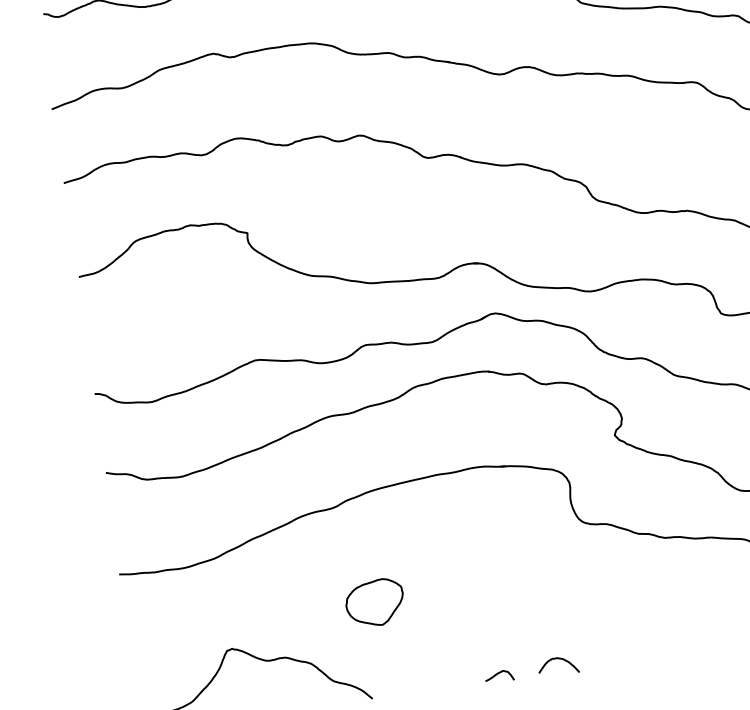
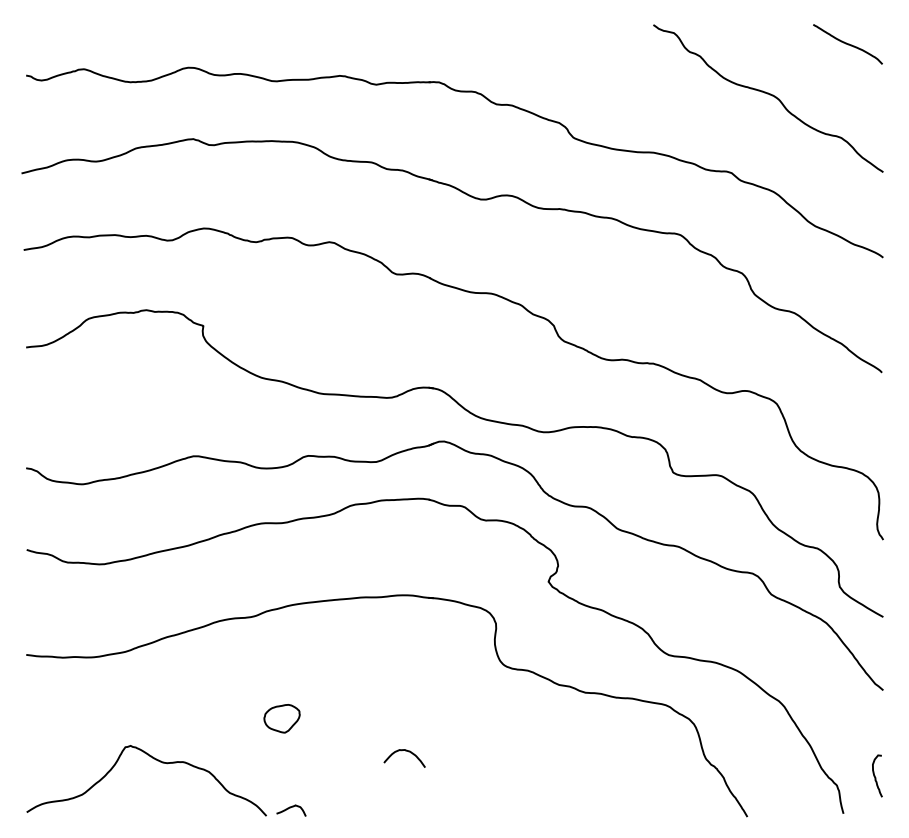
part: (374, 602) -> (281, 718), size x0.6
curve: (558, 659) -> (405, 751), moved
curve: (498, 674) -> (290, 808), moved

